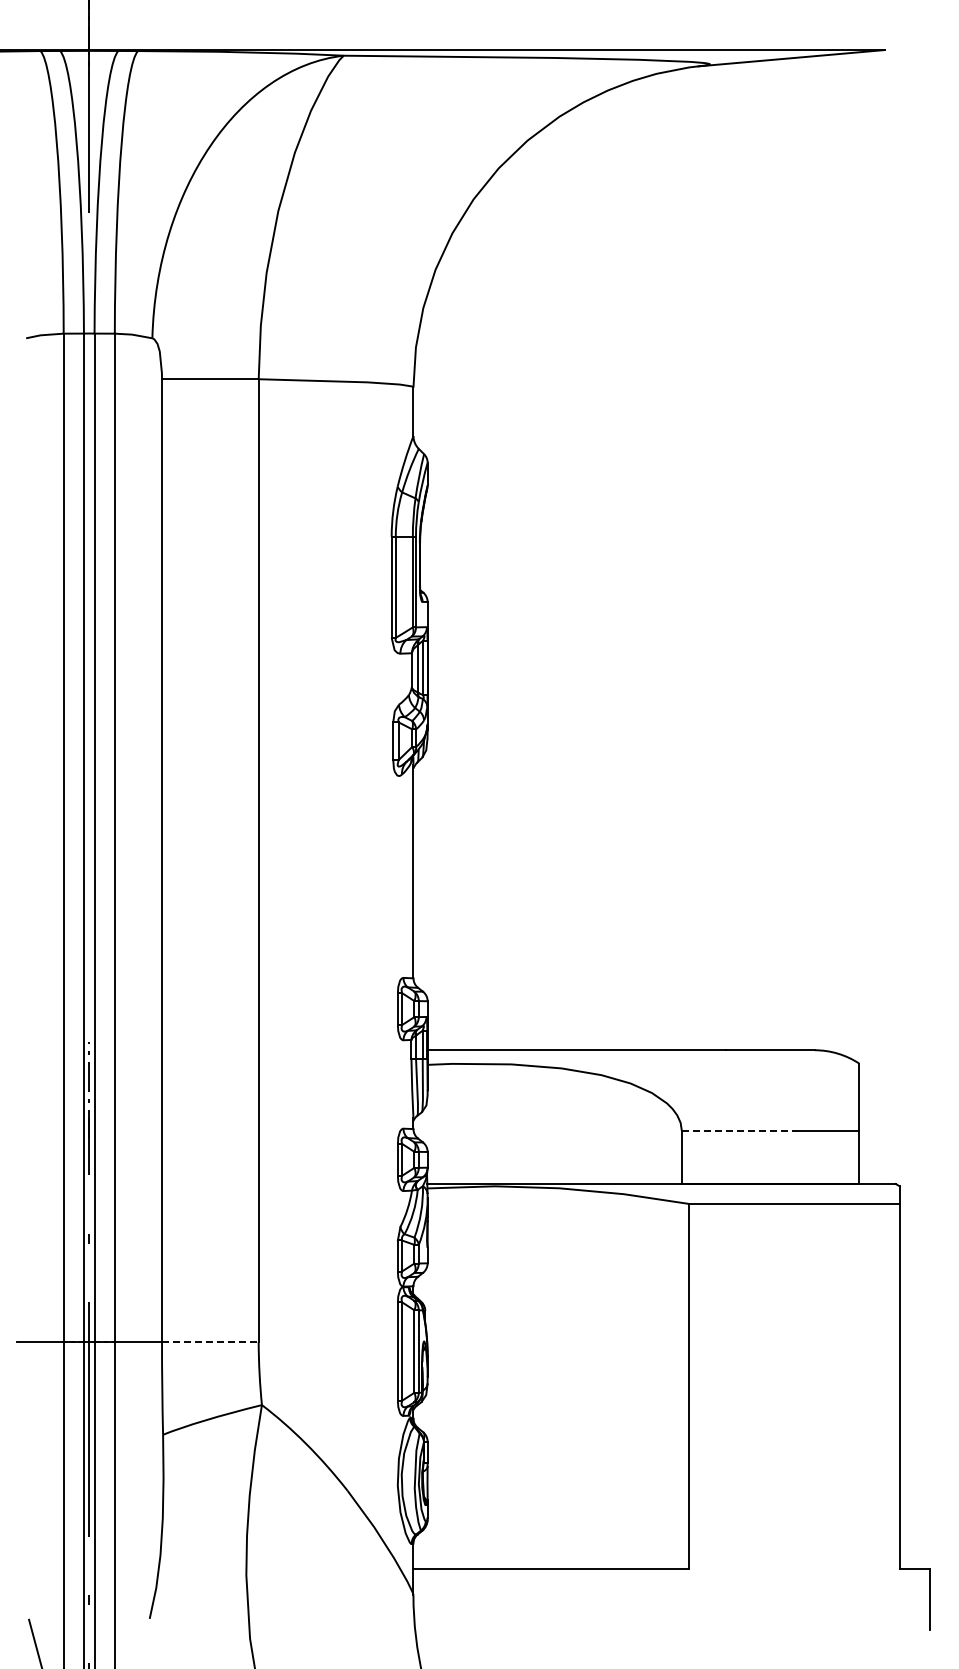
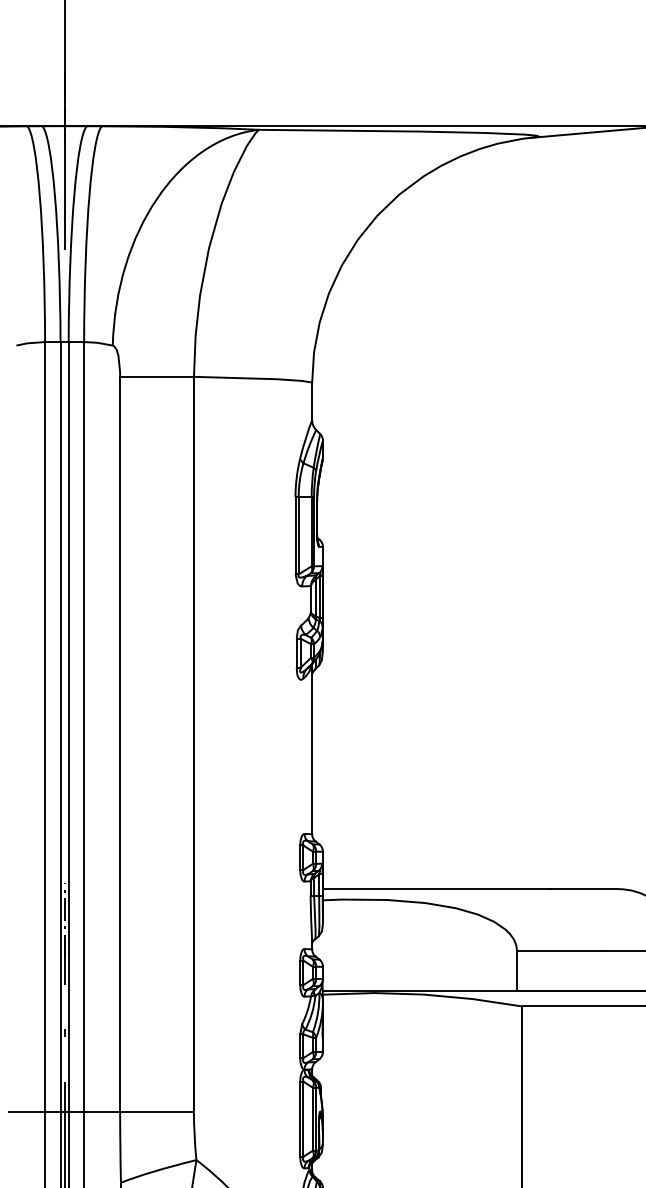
line: (739, 1131) -> (561, 951), dashed -> solid
line: (210, 1342) -> (157, 1112), dashed -> solid

